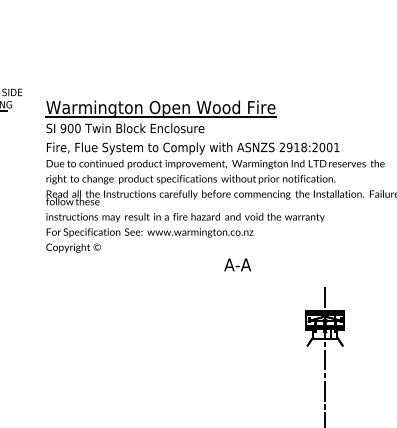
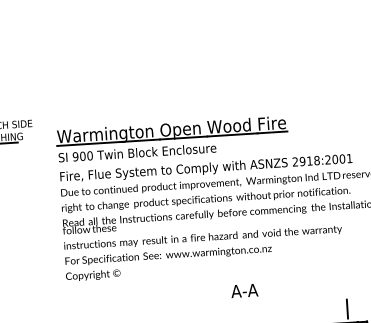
text: (237, 264) -> (244, 290), moved

